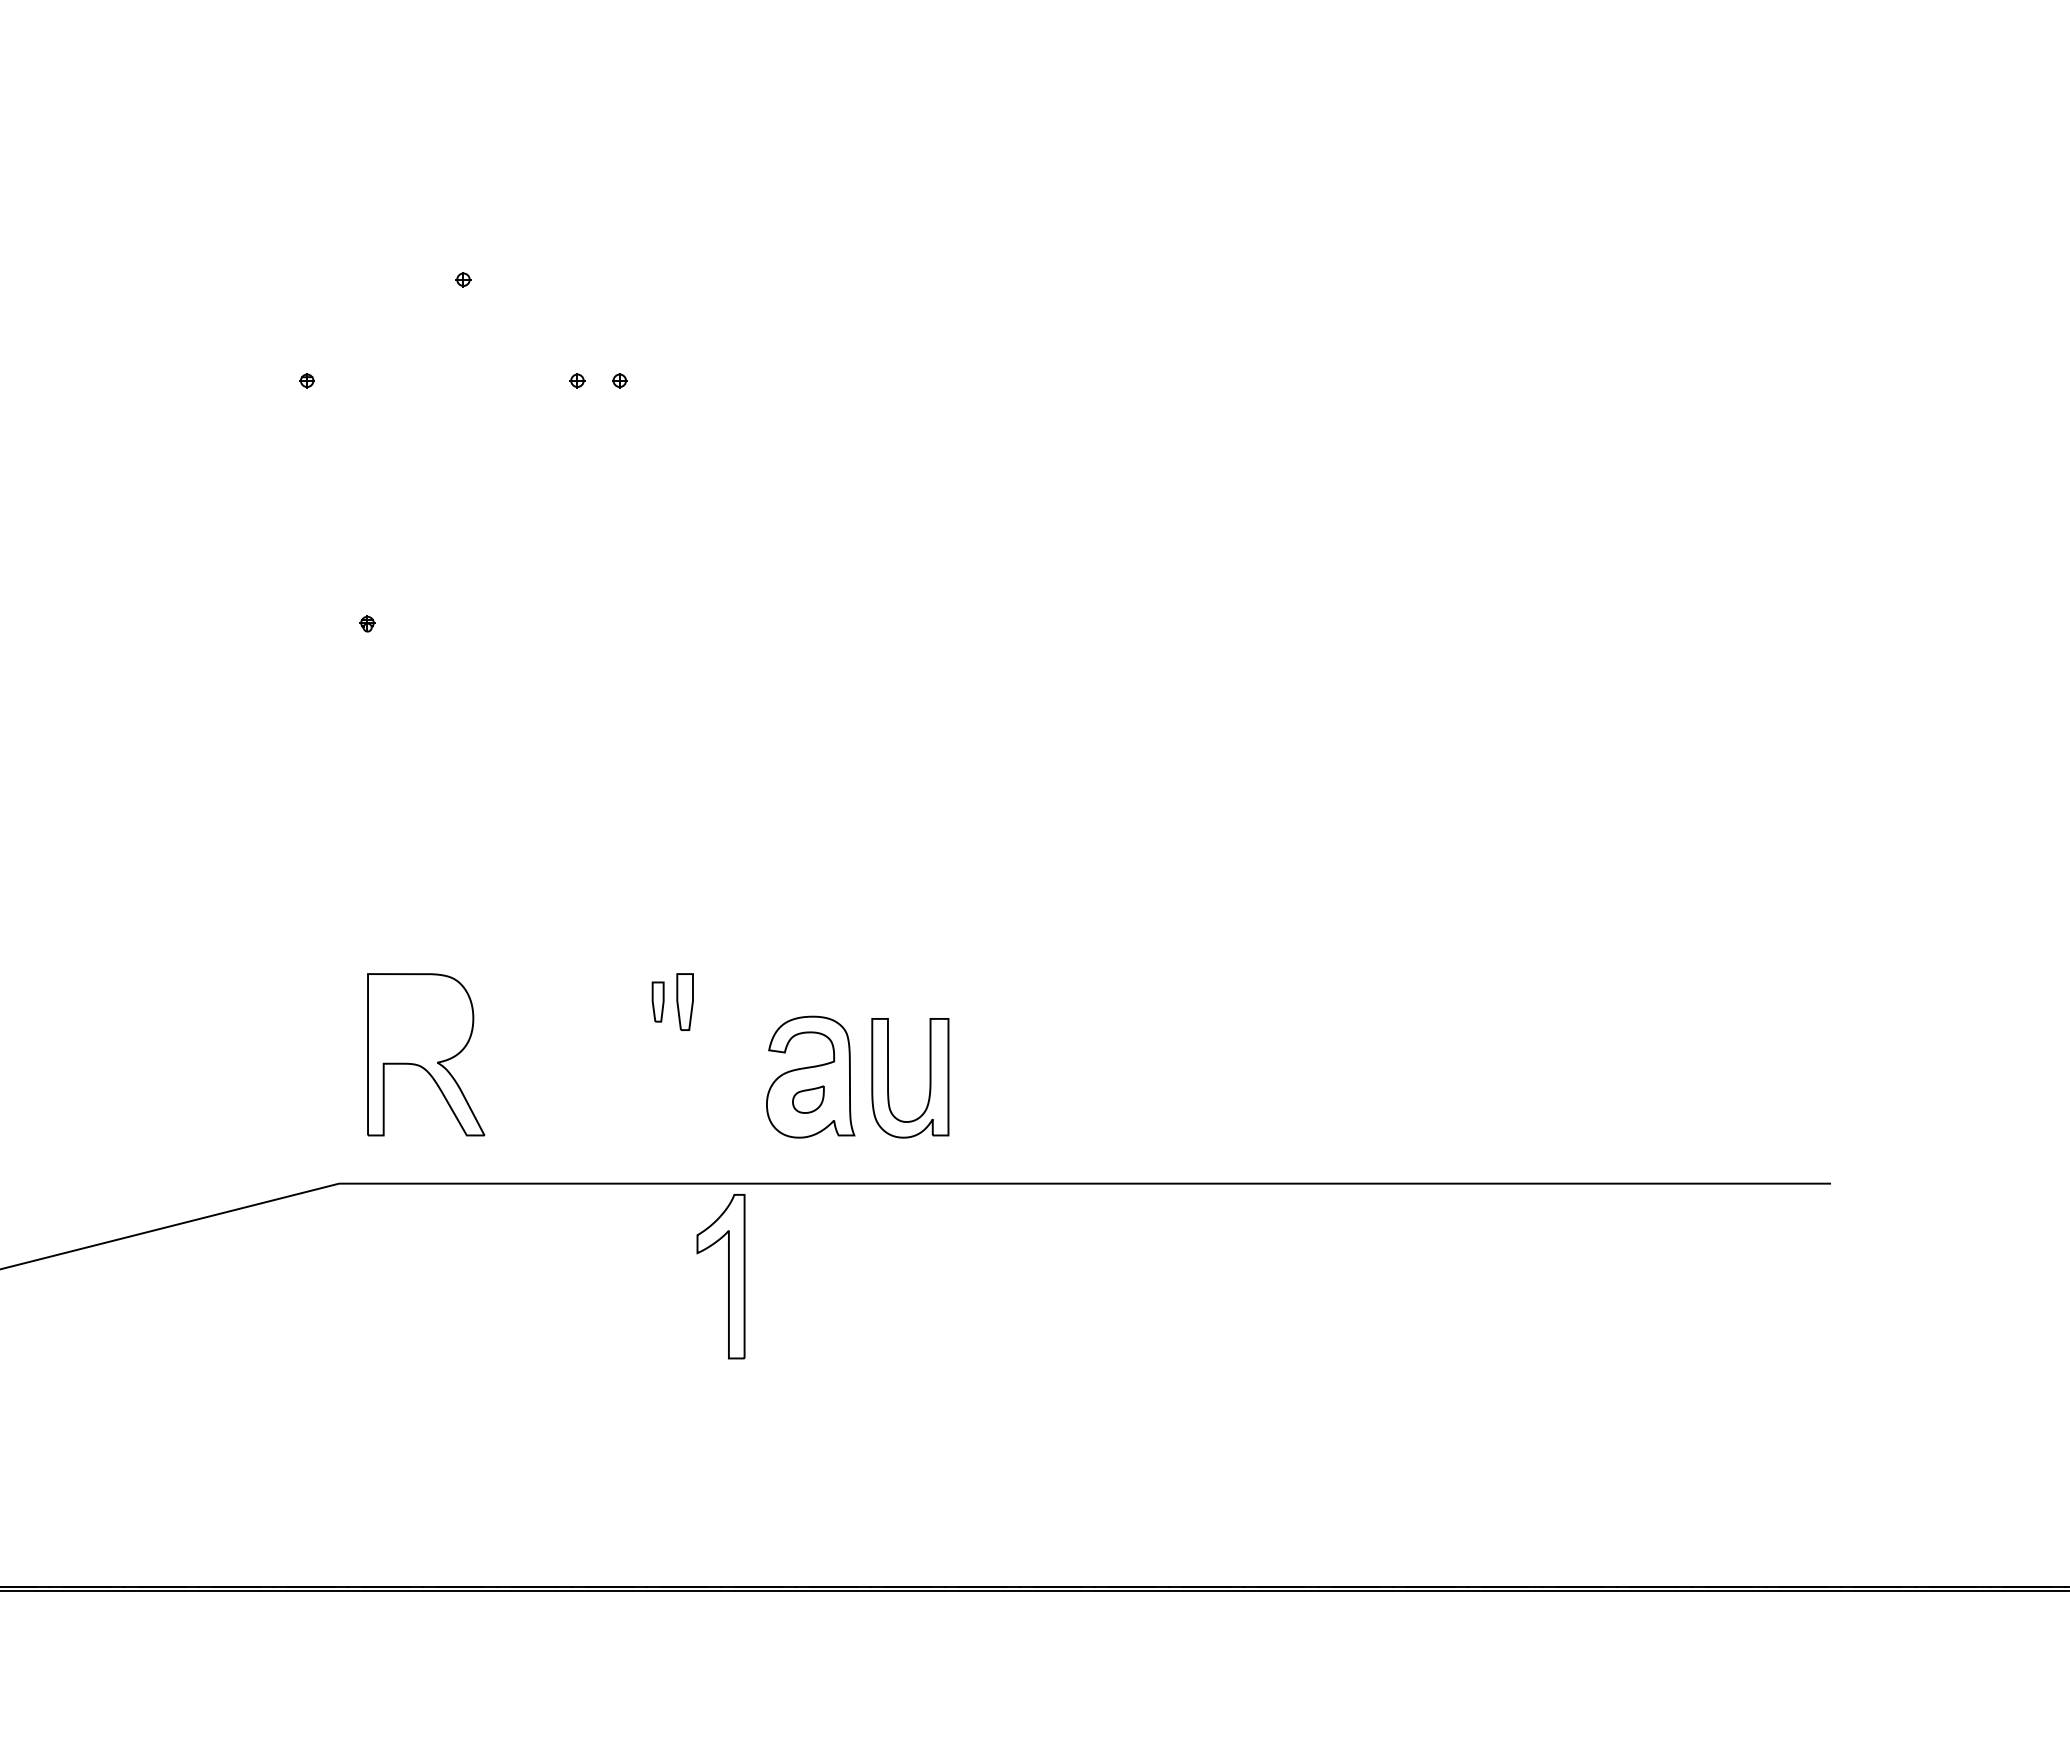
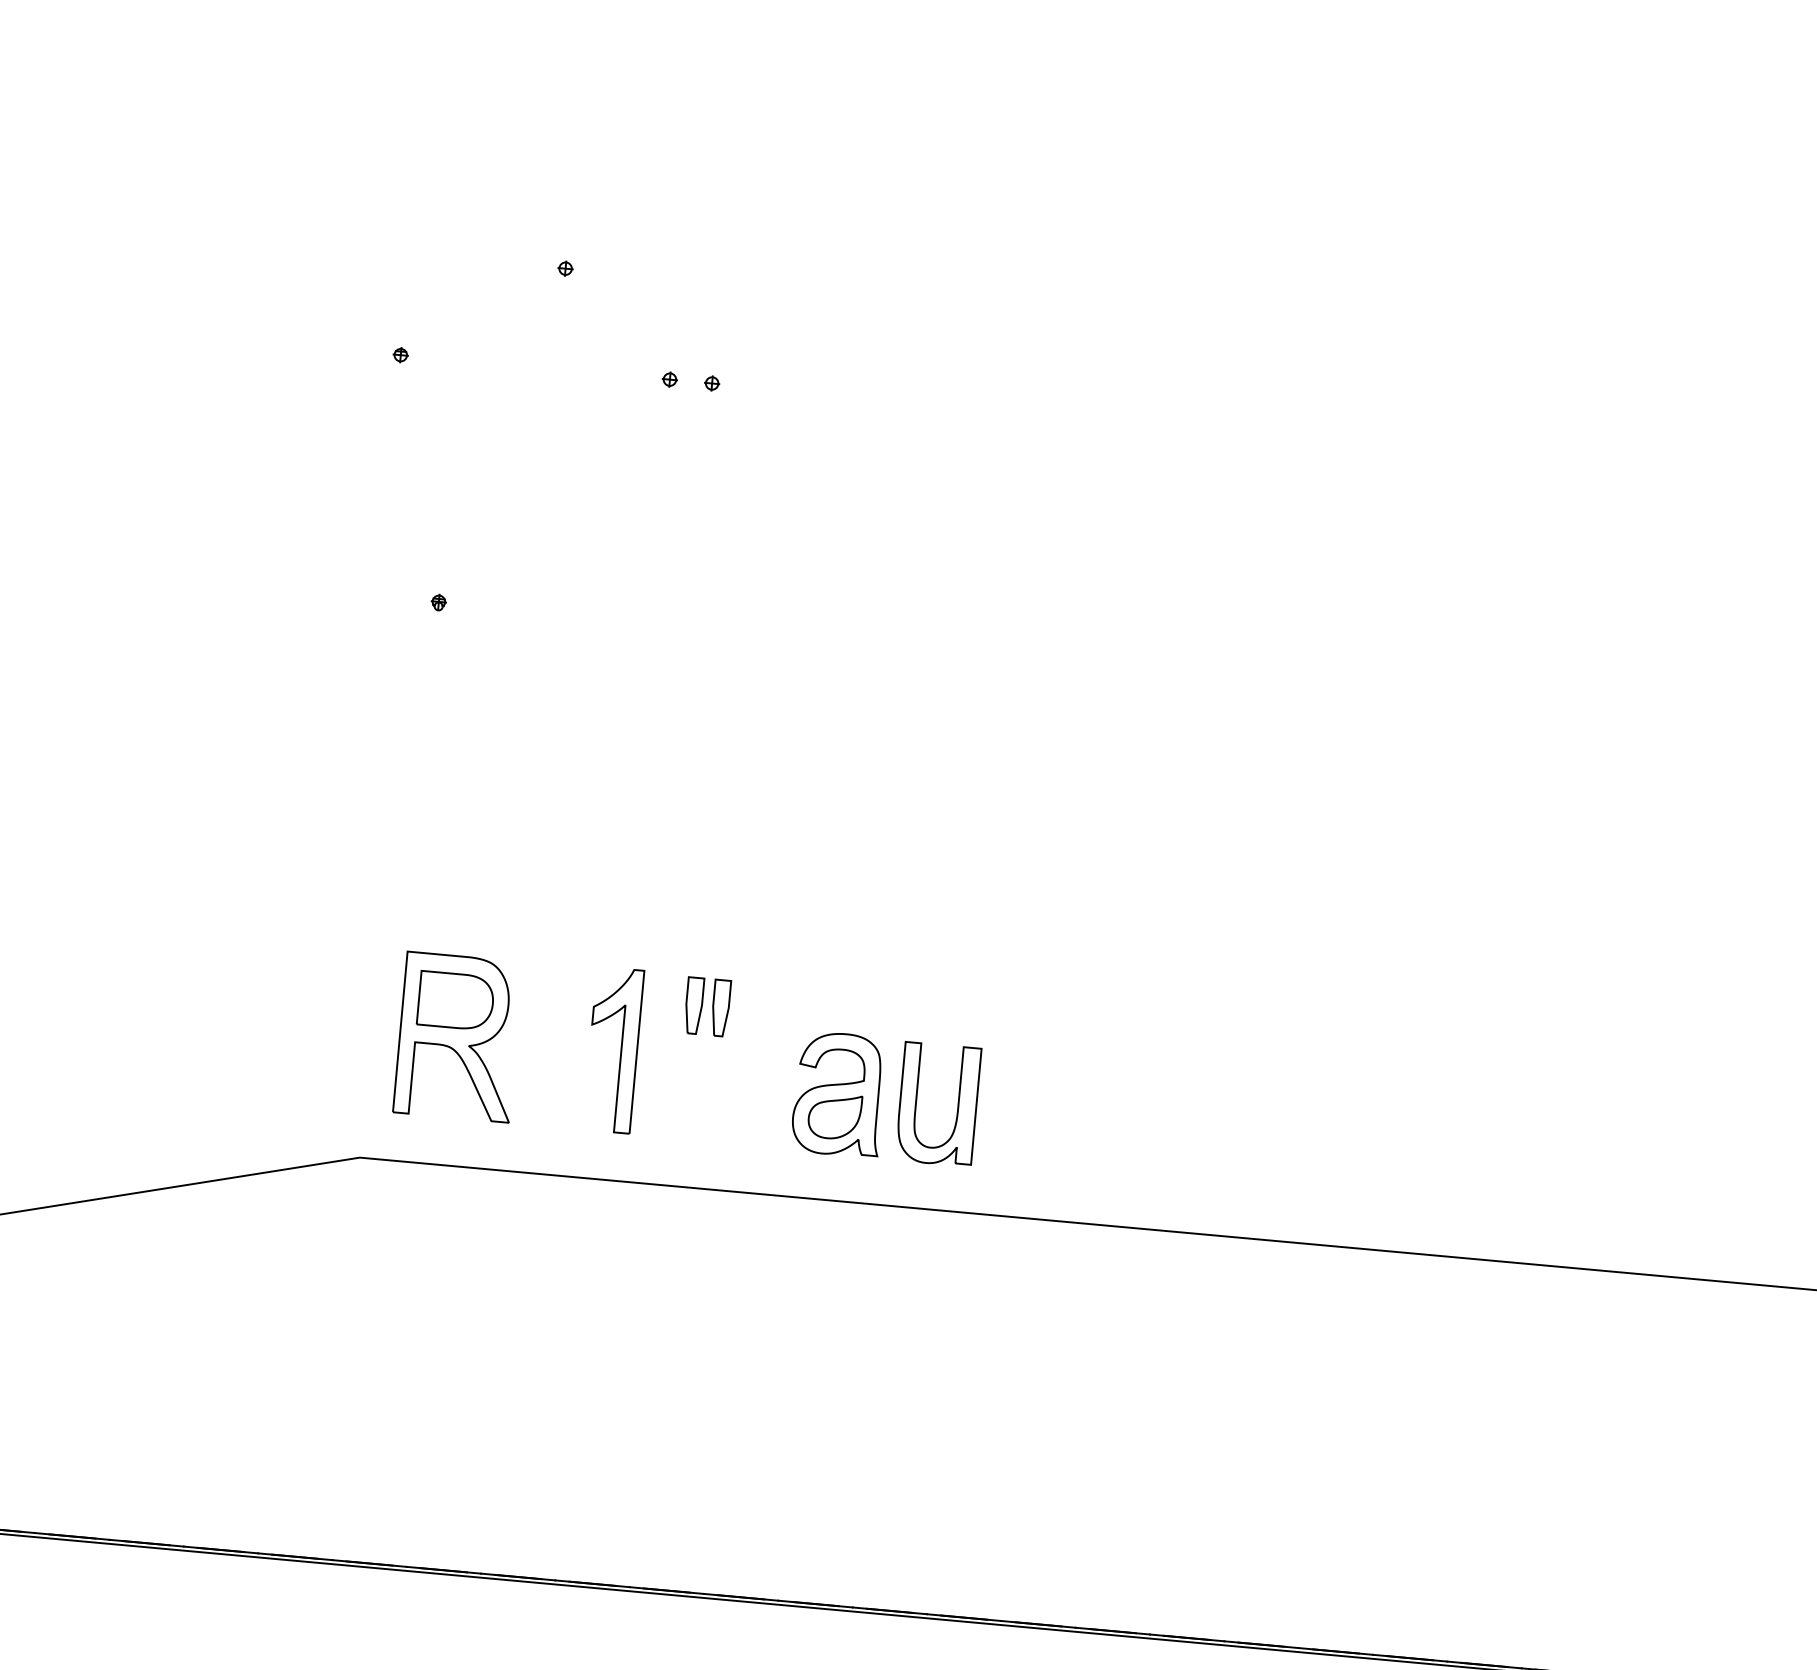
part: (657, 1001) -> (693, 1005), size x1.43
part: (420, 1018) -> (455, 1000), added
part: (808, 1099) -> (834, 1116), size x1.67
part: (728, 1276) -> (620, 1050), moved

